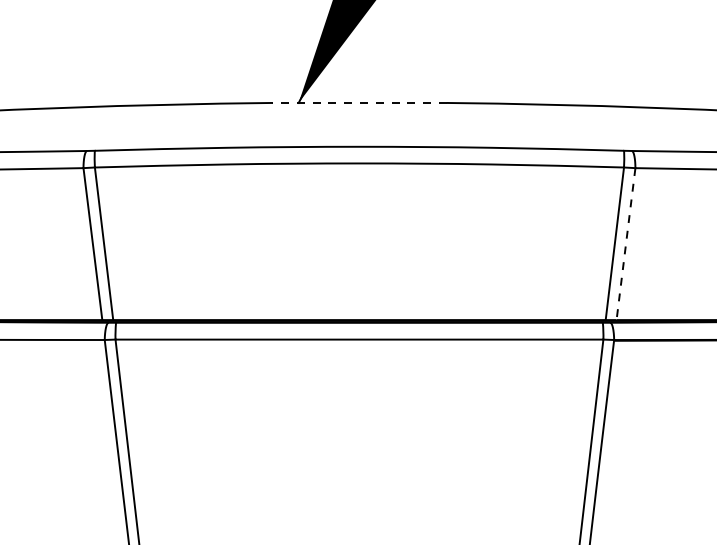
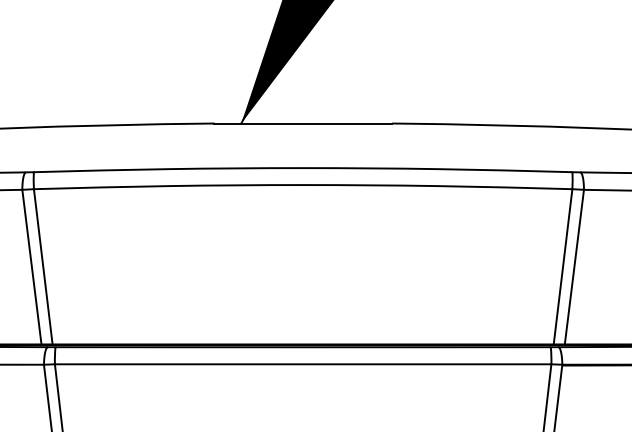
line: (359, 102) -> (303, 123), dashed -> solid
line: (626, 244) -> (574, 267), dashed -> solid

